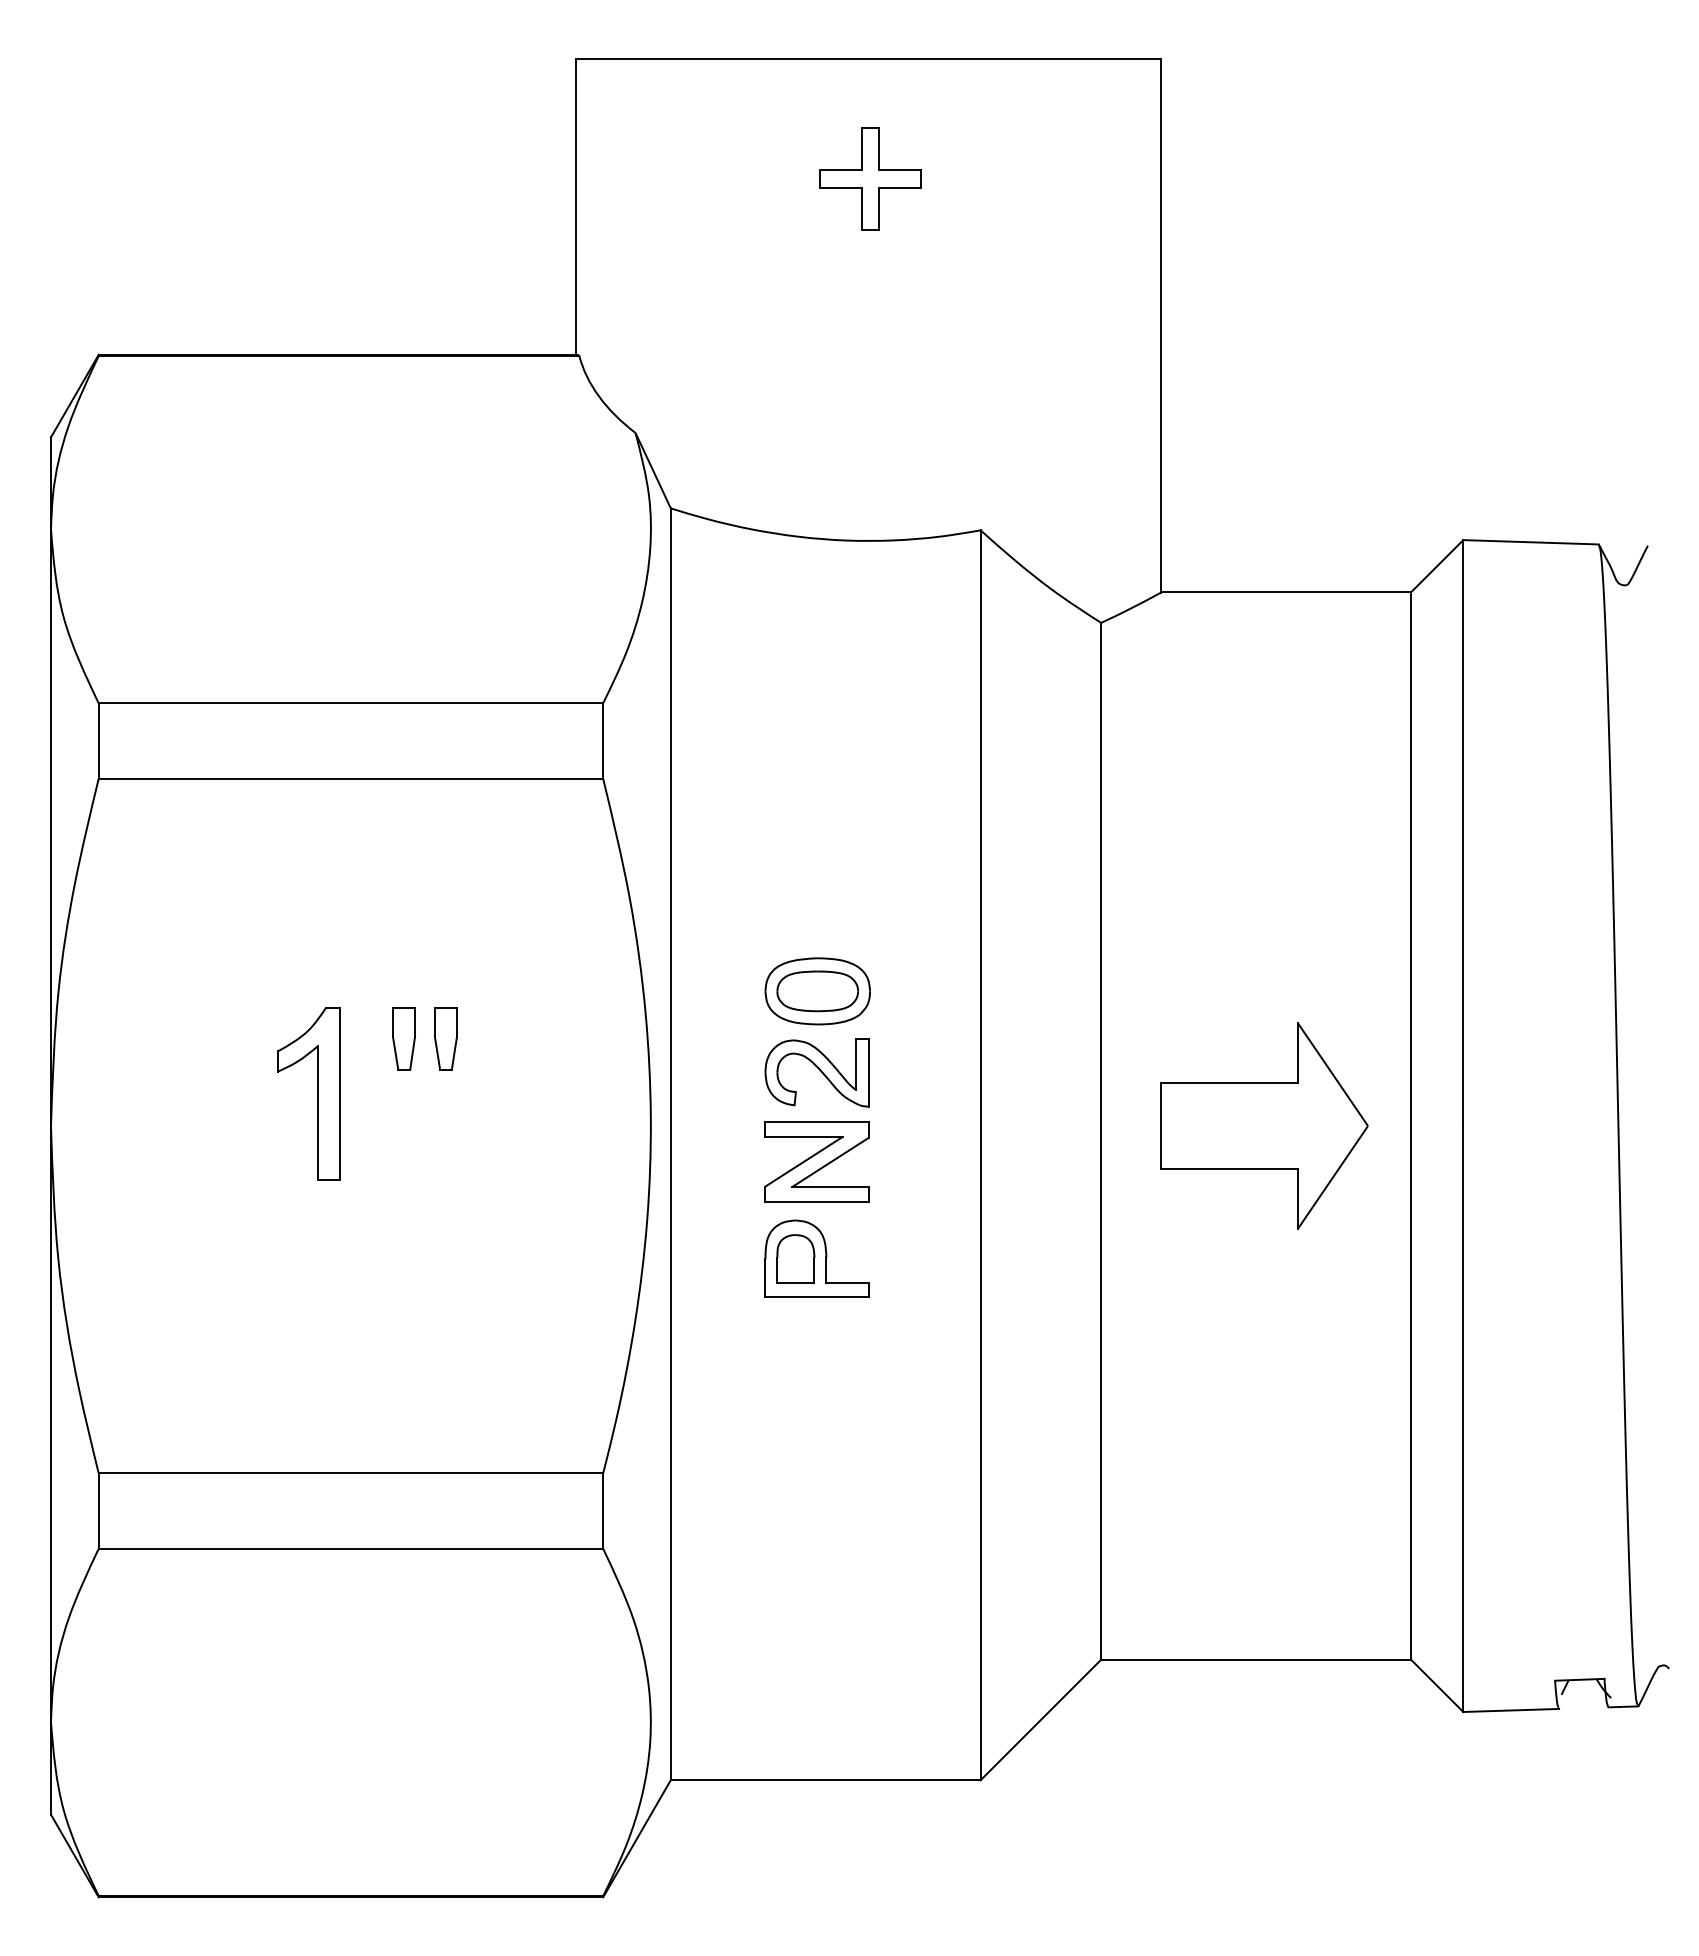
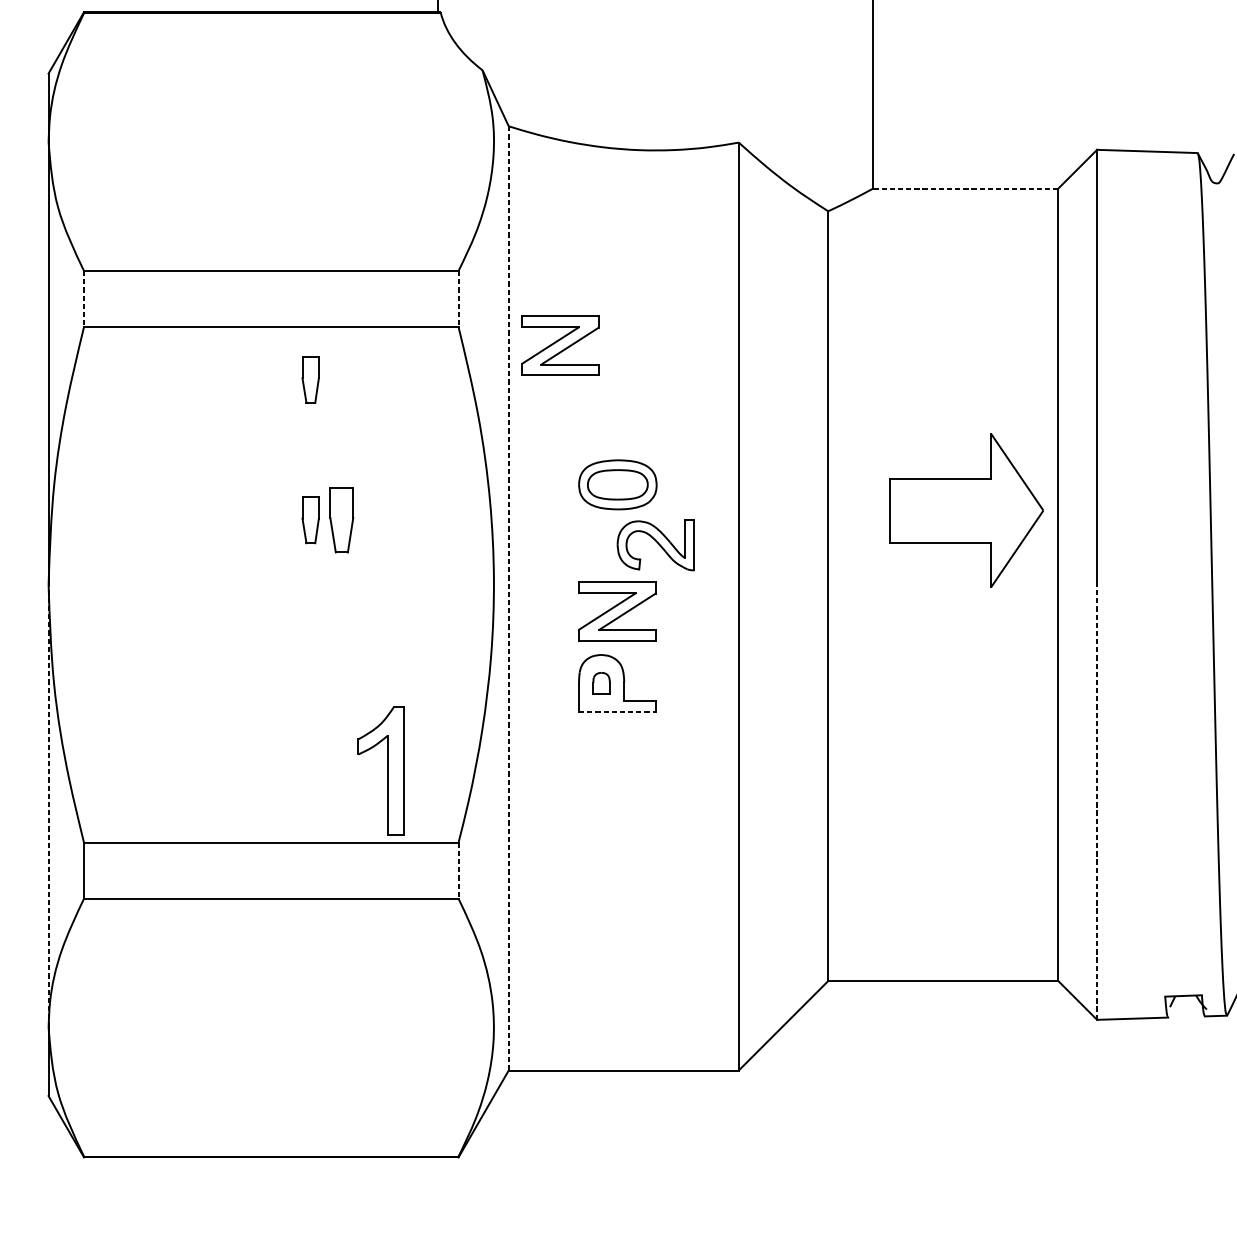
line: (1285, 592) -> (965, 188), solid -> dashed
line: (98, 741) -> (83, 299), solid -> dashed
line: (603, 741) -> (458, 299), solid -> dashed
part: (739, 803) -> (559, 345), added
part: (403, 849) -> (310, 379), added
part: (445, 1038) -> (341, 519), size x1.4
part: (816, 1072) -> (655, 545), moved
part: (317, 1093) -> (387, 770), moved
part: (1264, 1125) -> (966, 510), moved
line: (670, 1144) -> (508, 598), solid -> dashed
part: (795, 1258) -> (601, 683), size x0.6
line: (817, 1297) -> (617, 712), solid -> dashed
line: (1463, 1419) -> (1097, 802), solid -> dashed
line: (51, 1423) -> (48, 805), solid -> dashed
line: (603, 1511) -> (458, 871), solid -> dashed

